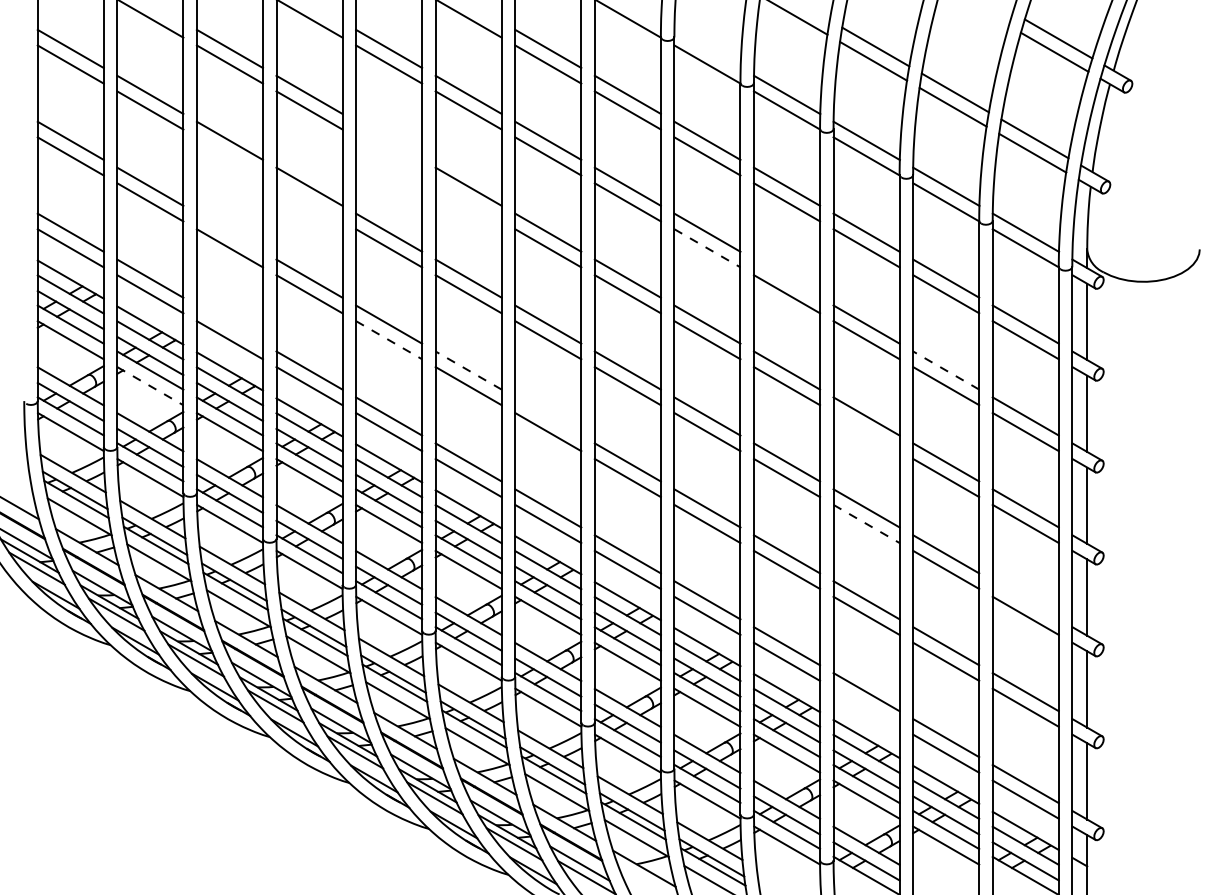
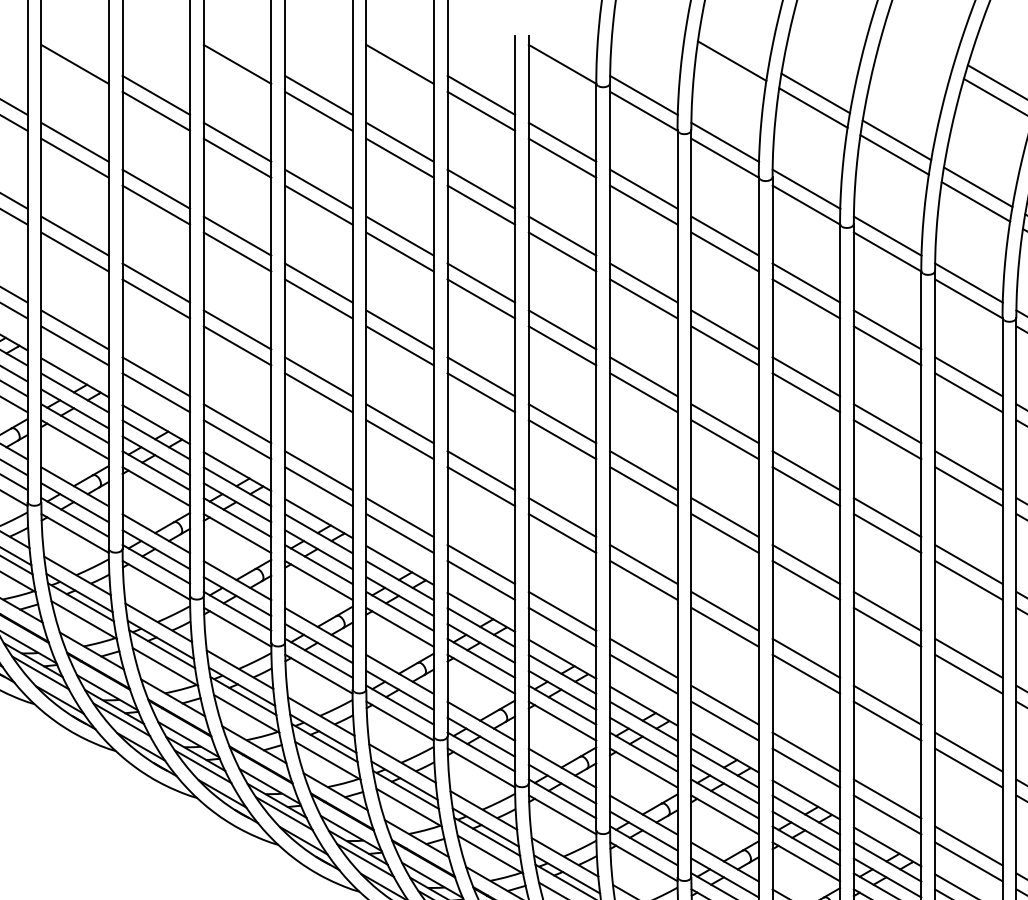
line: (707, 48) -> (643, 94), added
line: (389, 140) -> (319, 188), added
line: (229, 156) -> (155, 205), added
line: (389, 156) -> (319, 205), added
line: (309, 202) -> (237, 252), added
line: (468, 202) -> (399, 252), added
line: (229, 232) -> (155, 282), added
line: (707, 248) -> (643, 299), dashed -> solid
line: (786, 278) -> (724, 329), added
line: (229, 324) -> (155, 376), added
line: (389, 340) -> (319, 393), dashed -> solid
line: (468, 370) -> (399, 423), dashed -> solid
line: (945, 370) -> (886, 423), dashed -> solid
line: (150, 386) -> (75, 440), dashed -> solid
line: (548, 416) -> (481, 470), added
line: (866, 432) -> (806, 487), added
line: (867, 524) -> (807, 580), dashed -> solid
line: (1025, 600) -> (968, 658), added
line: (866, 707) -> (806, 767), added

